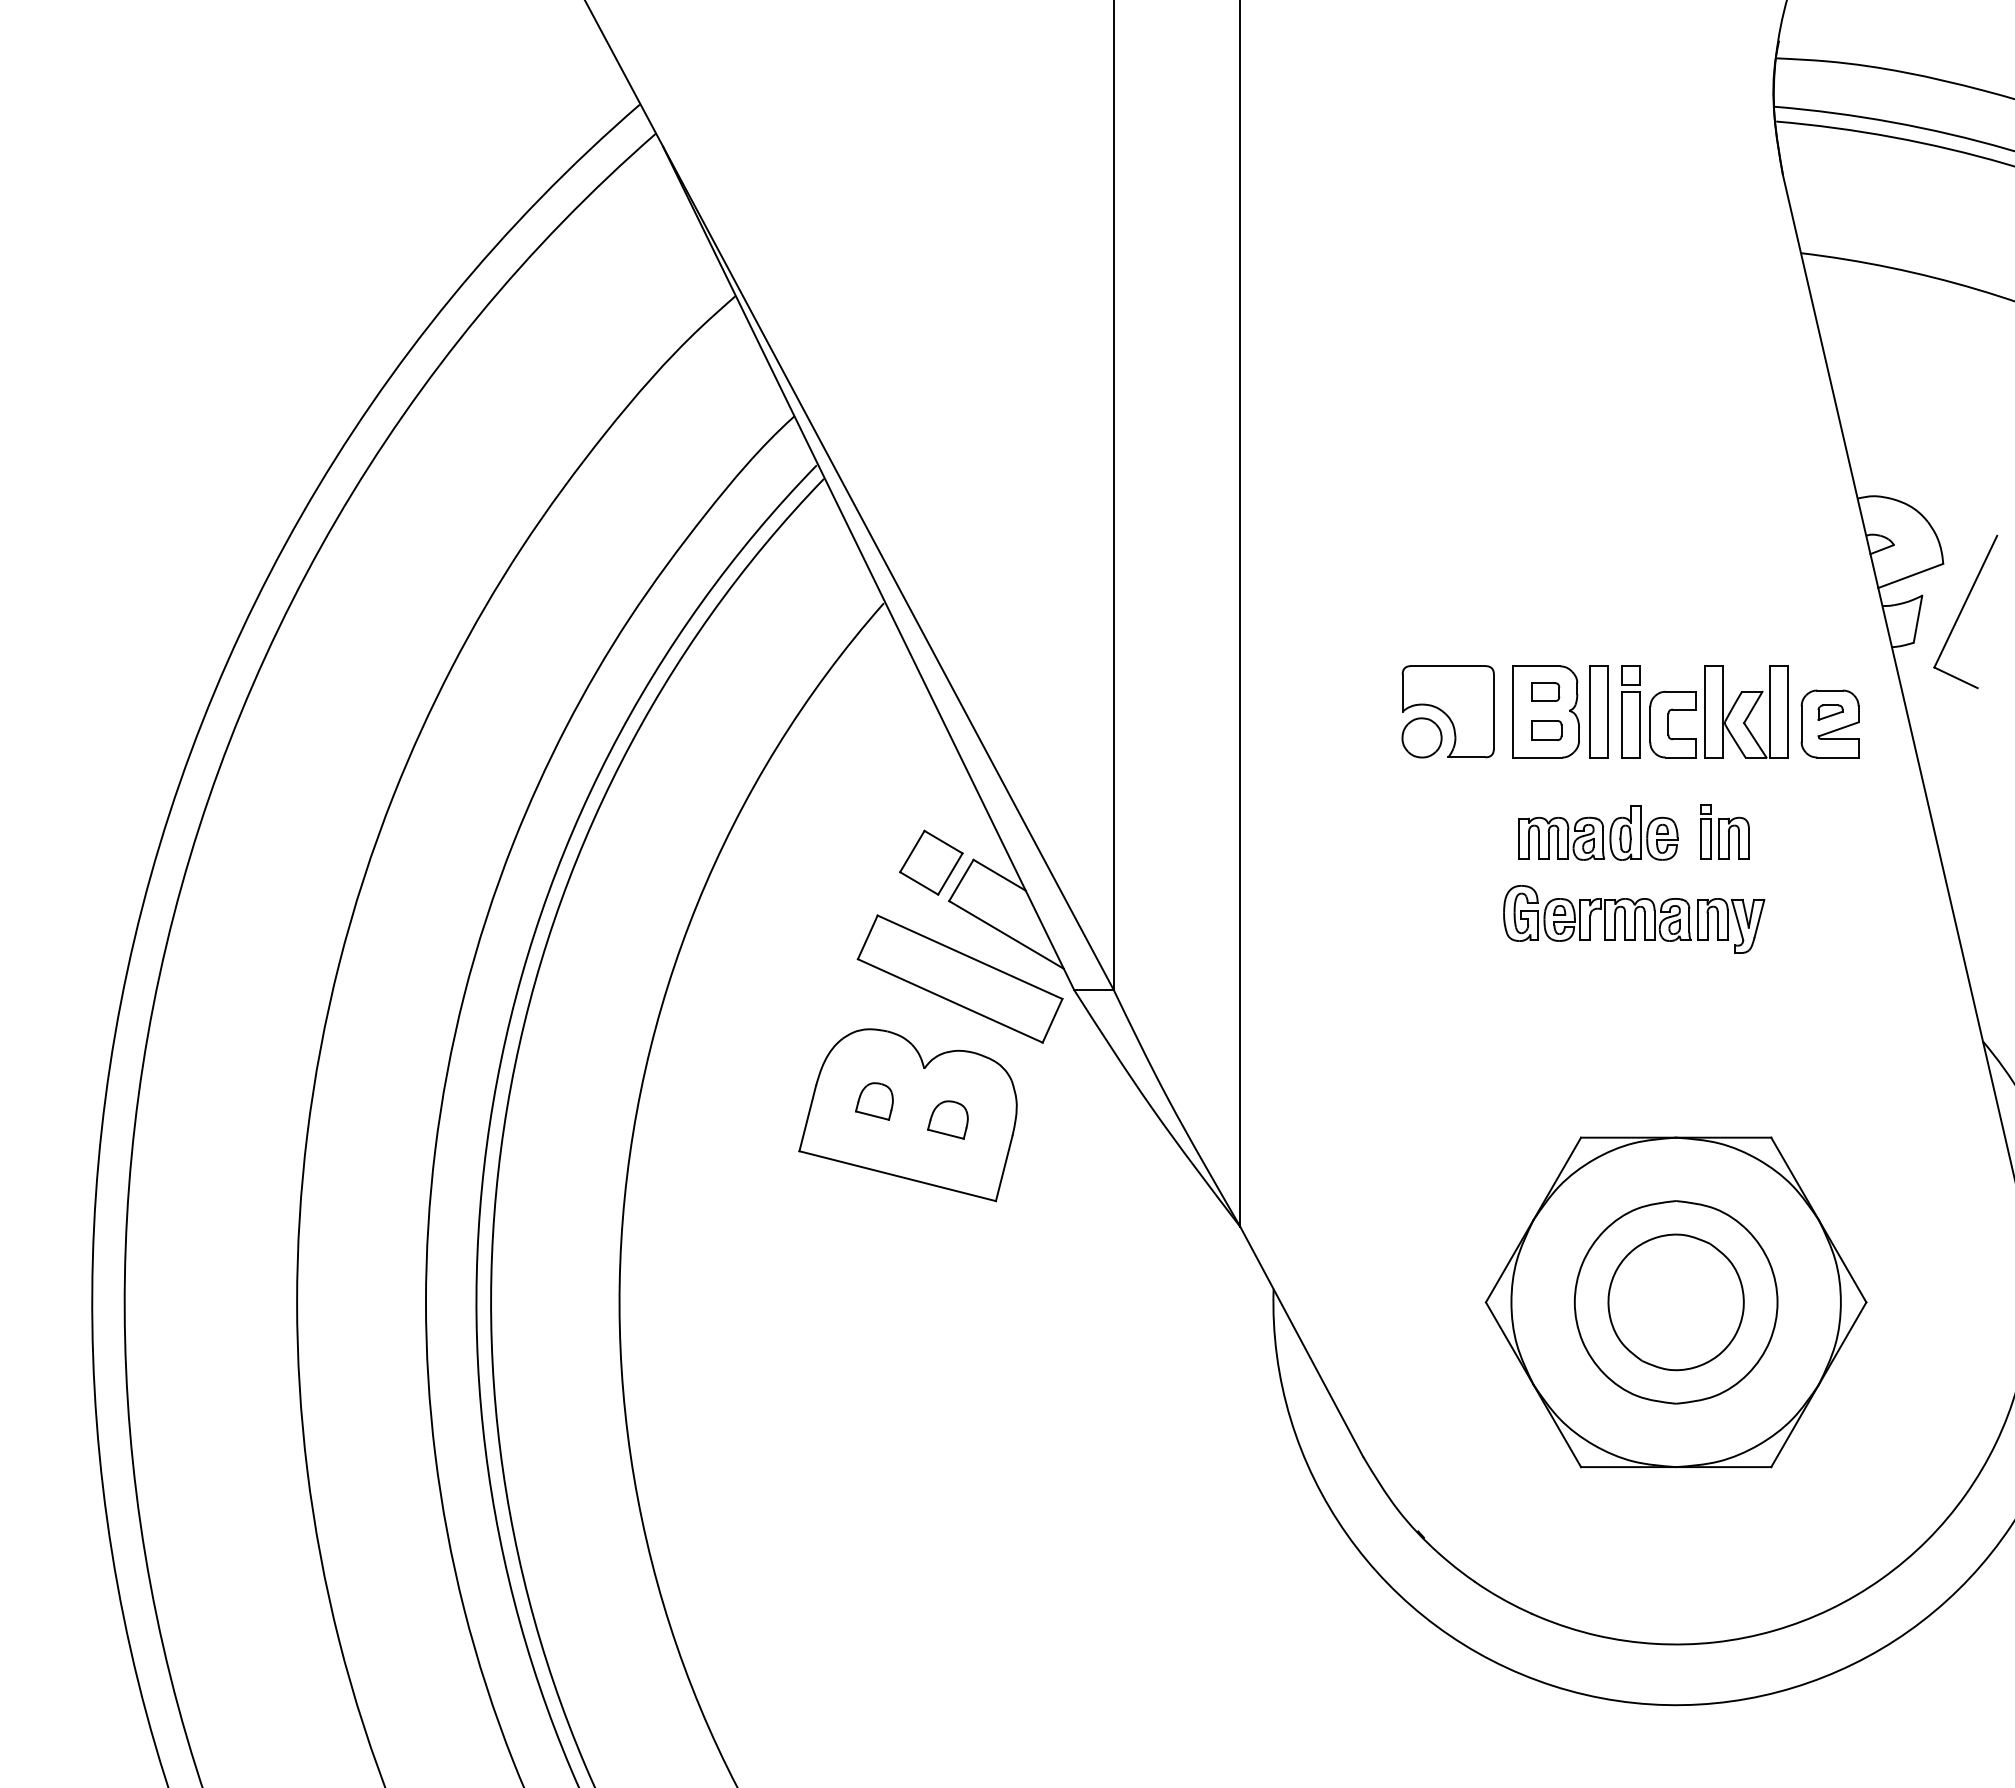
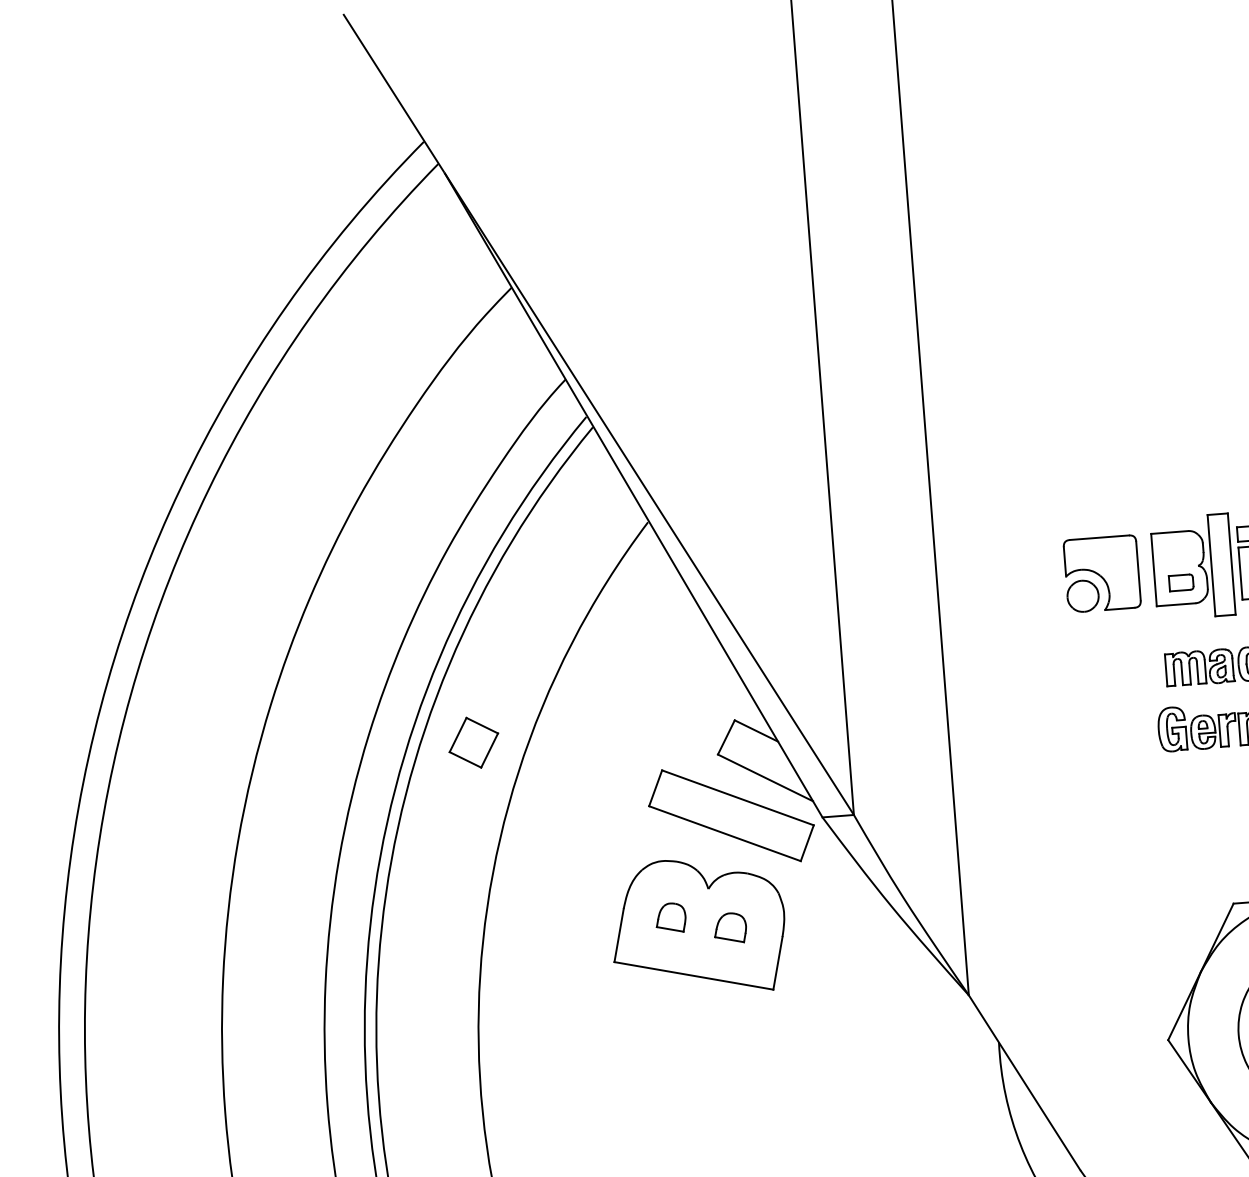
part: (1545, 691) -> (1178, 551), removed
part: (1598, 711) -> (1221, 564), size x1.4
part: (931, 862) -> (473, 742), moved

